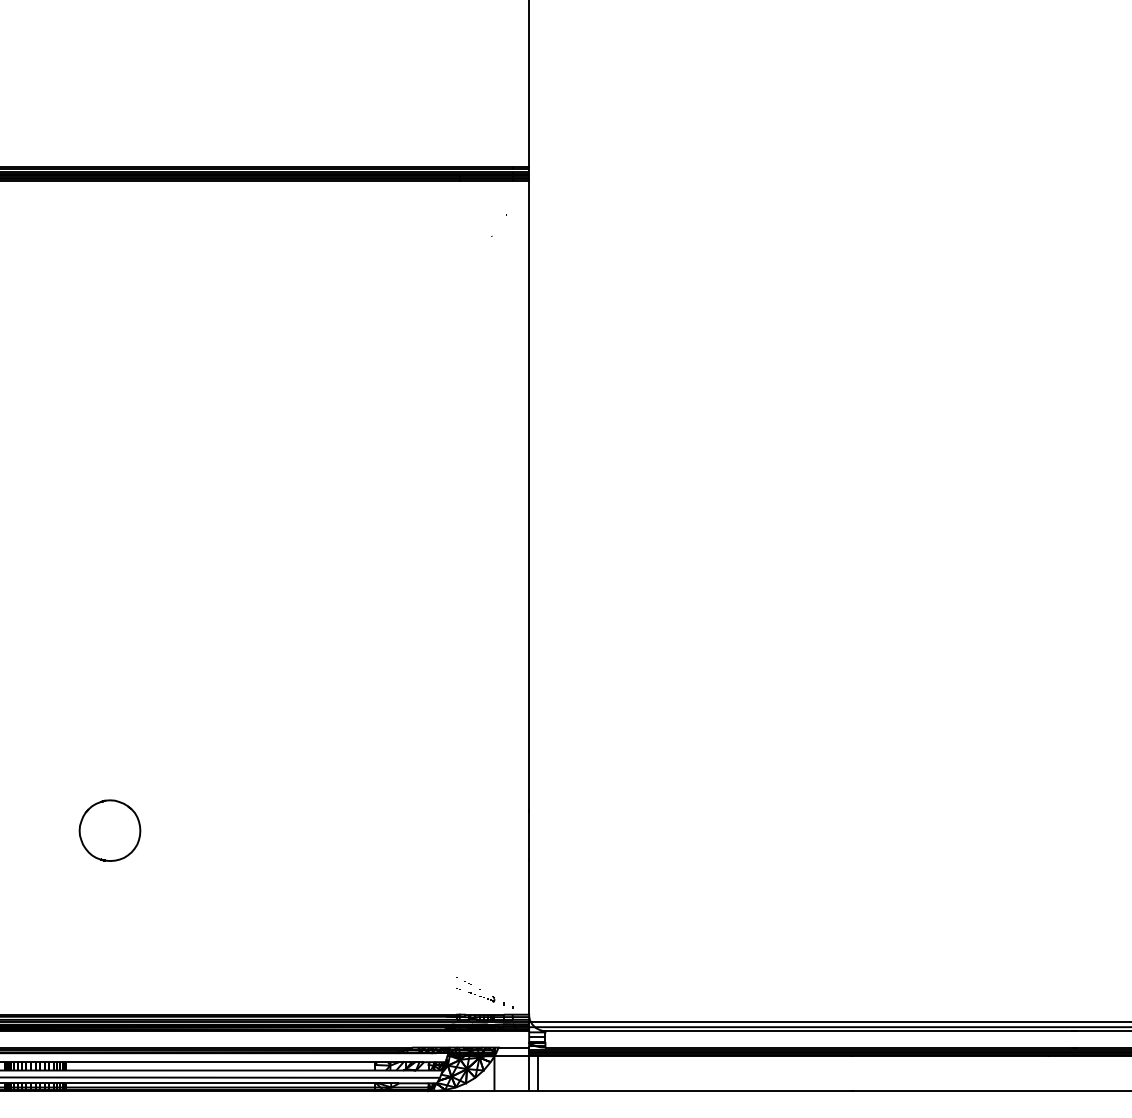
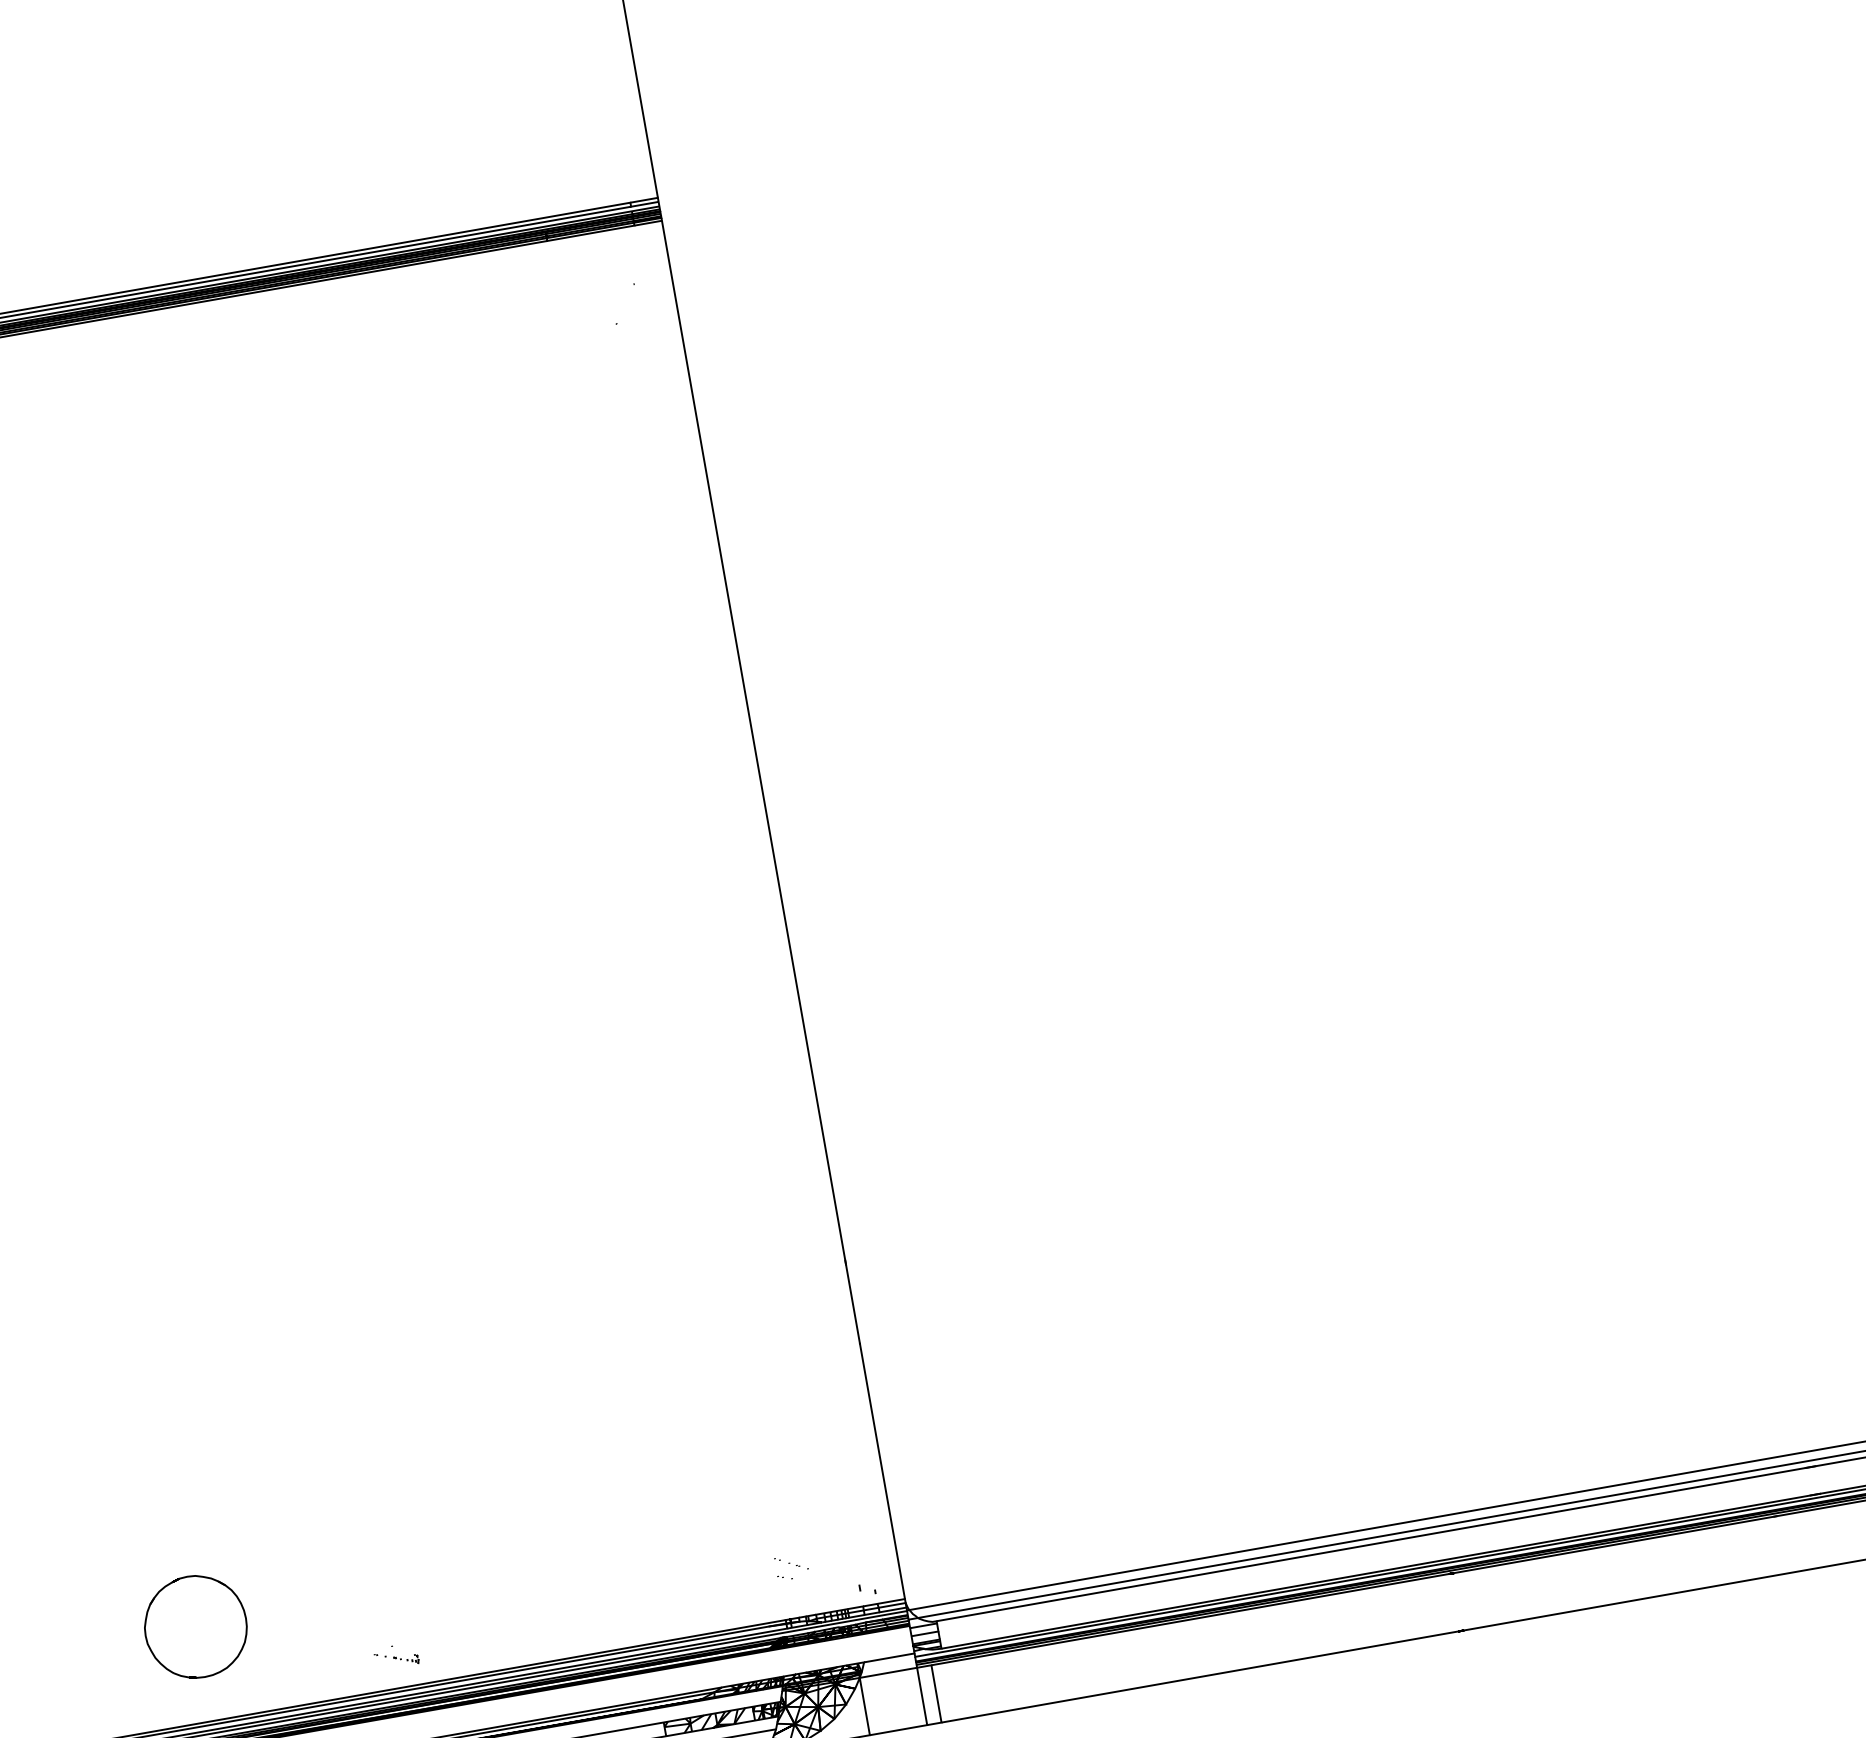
part: (109, 830) -> (194, 1626), moved
part: (481, 995) -> (396, 1656), moved

